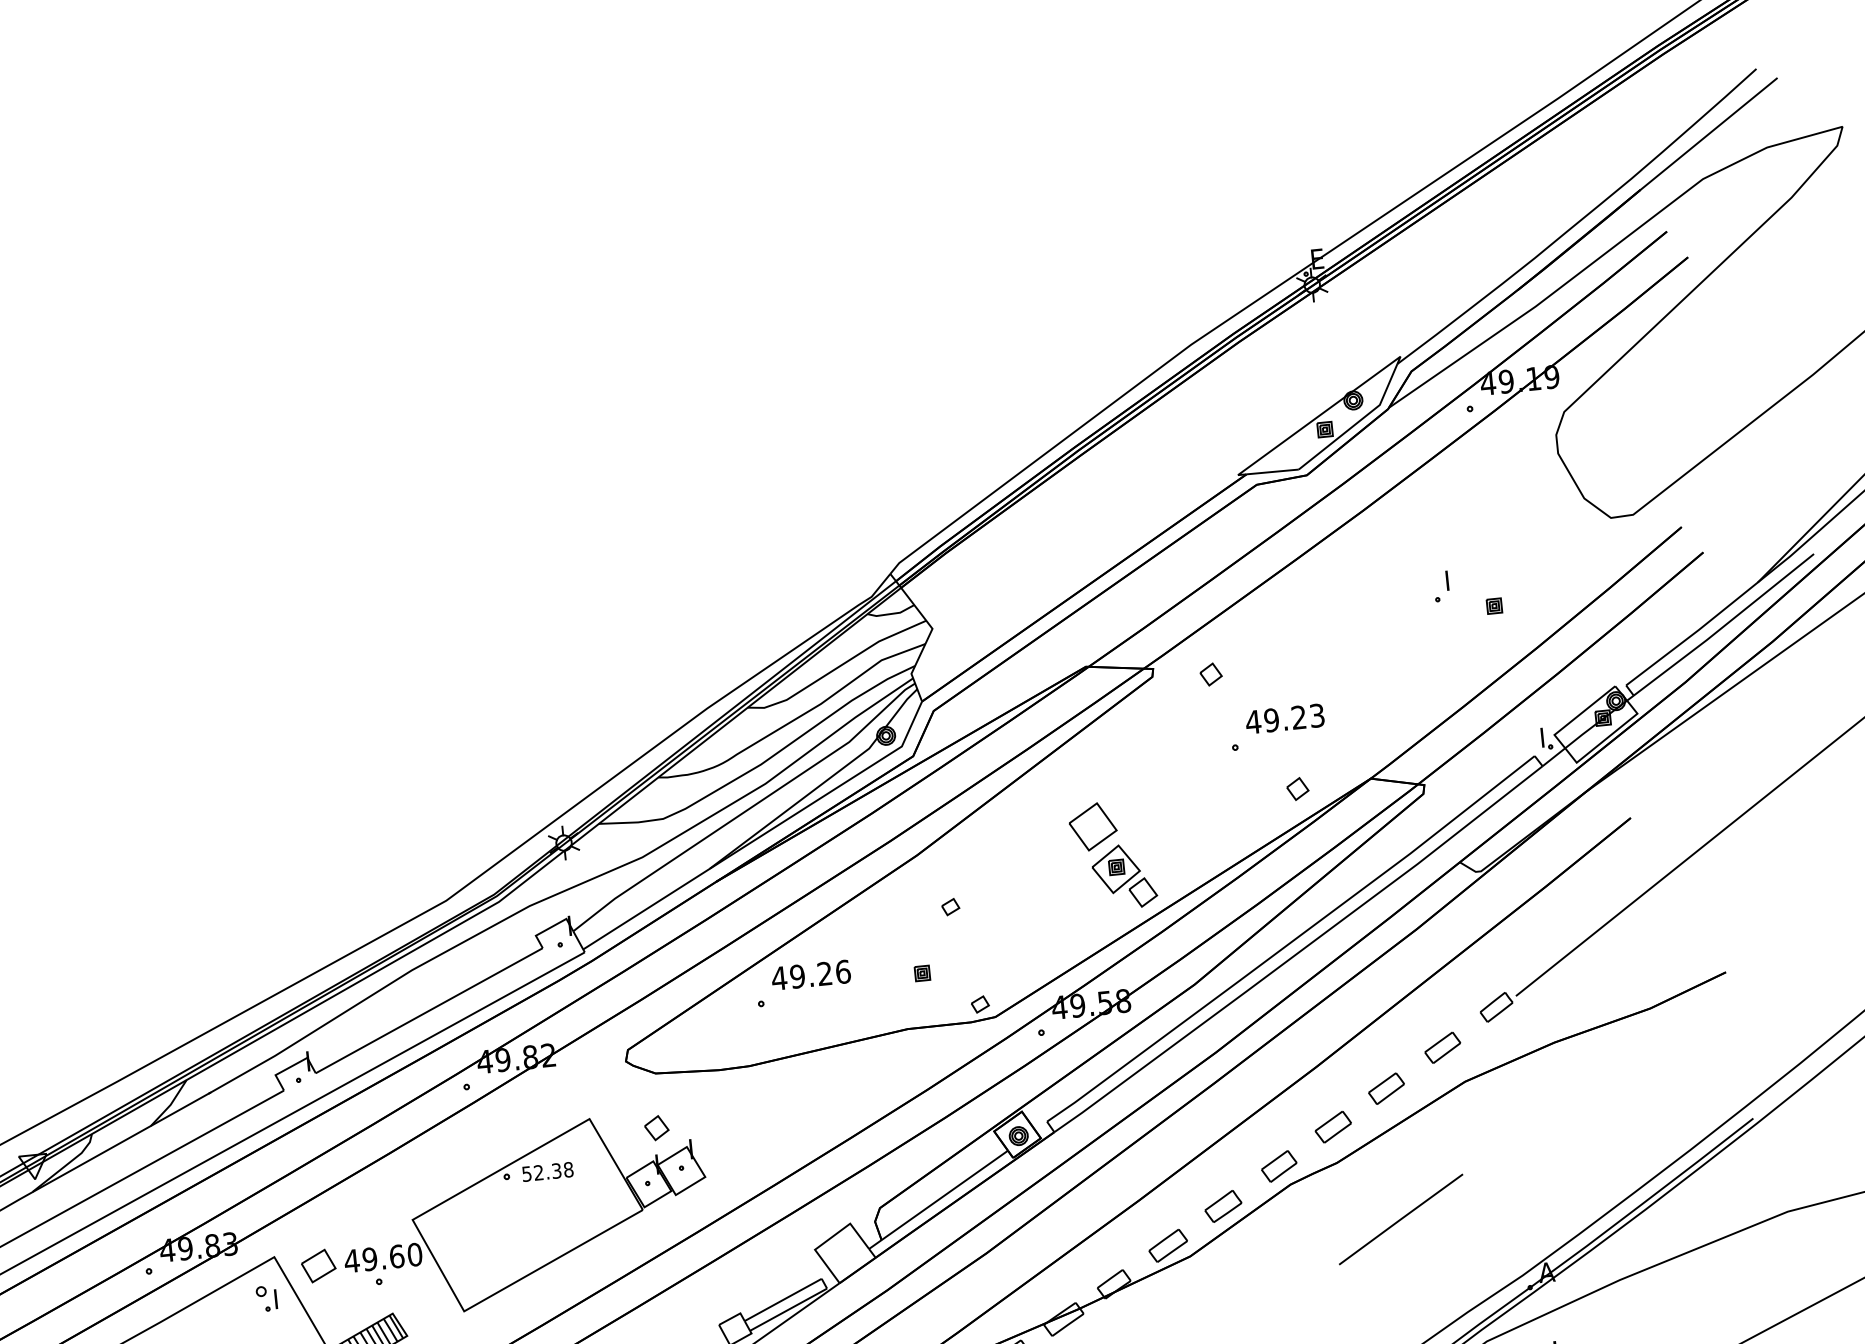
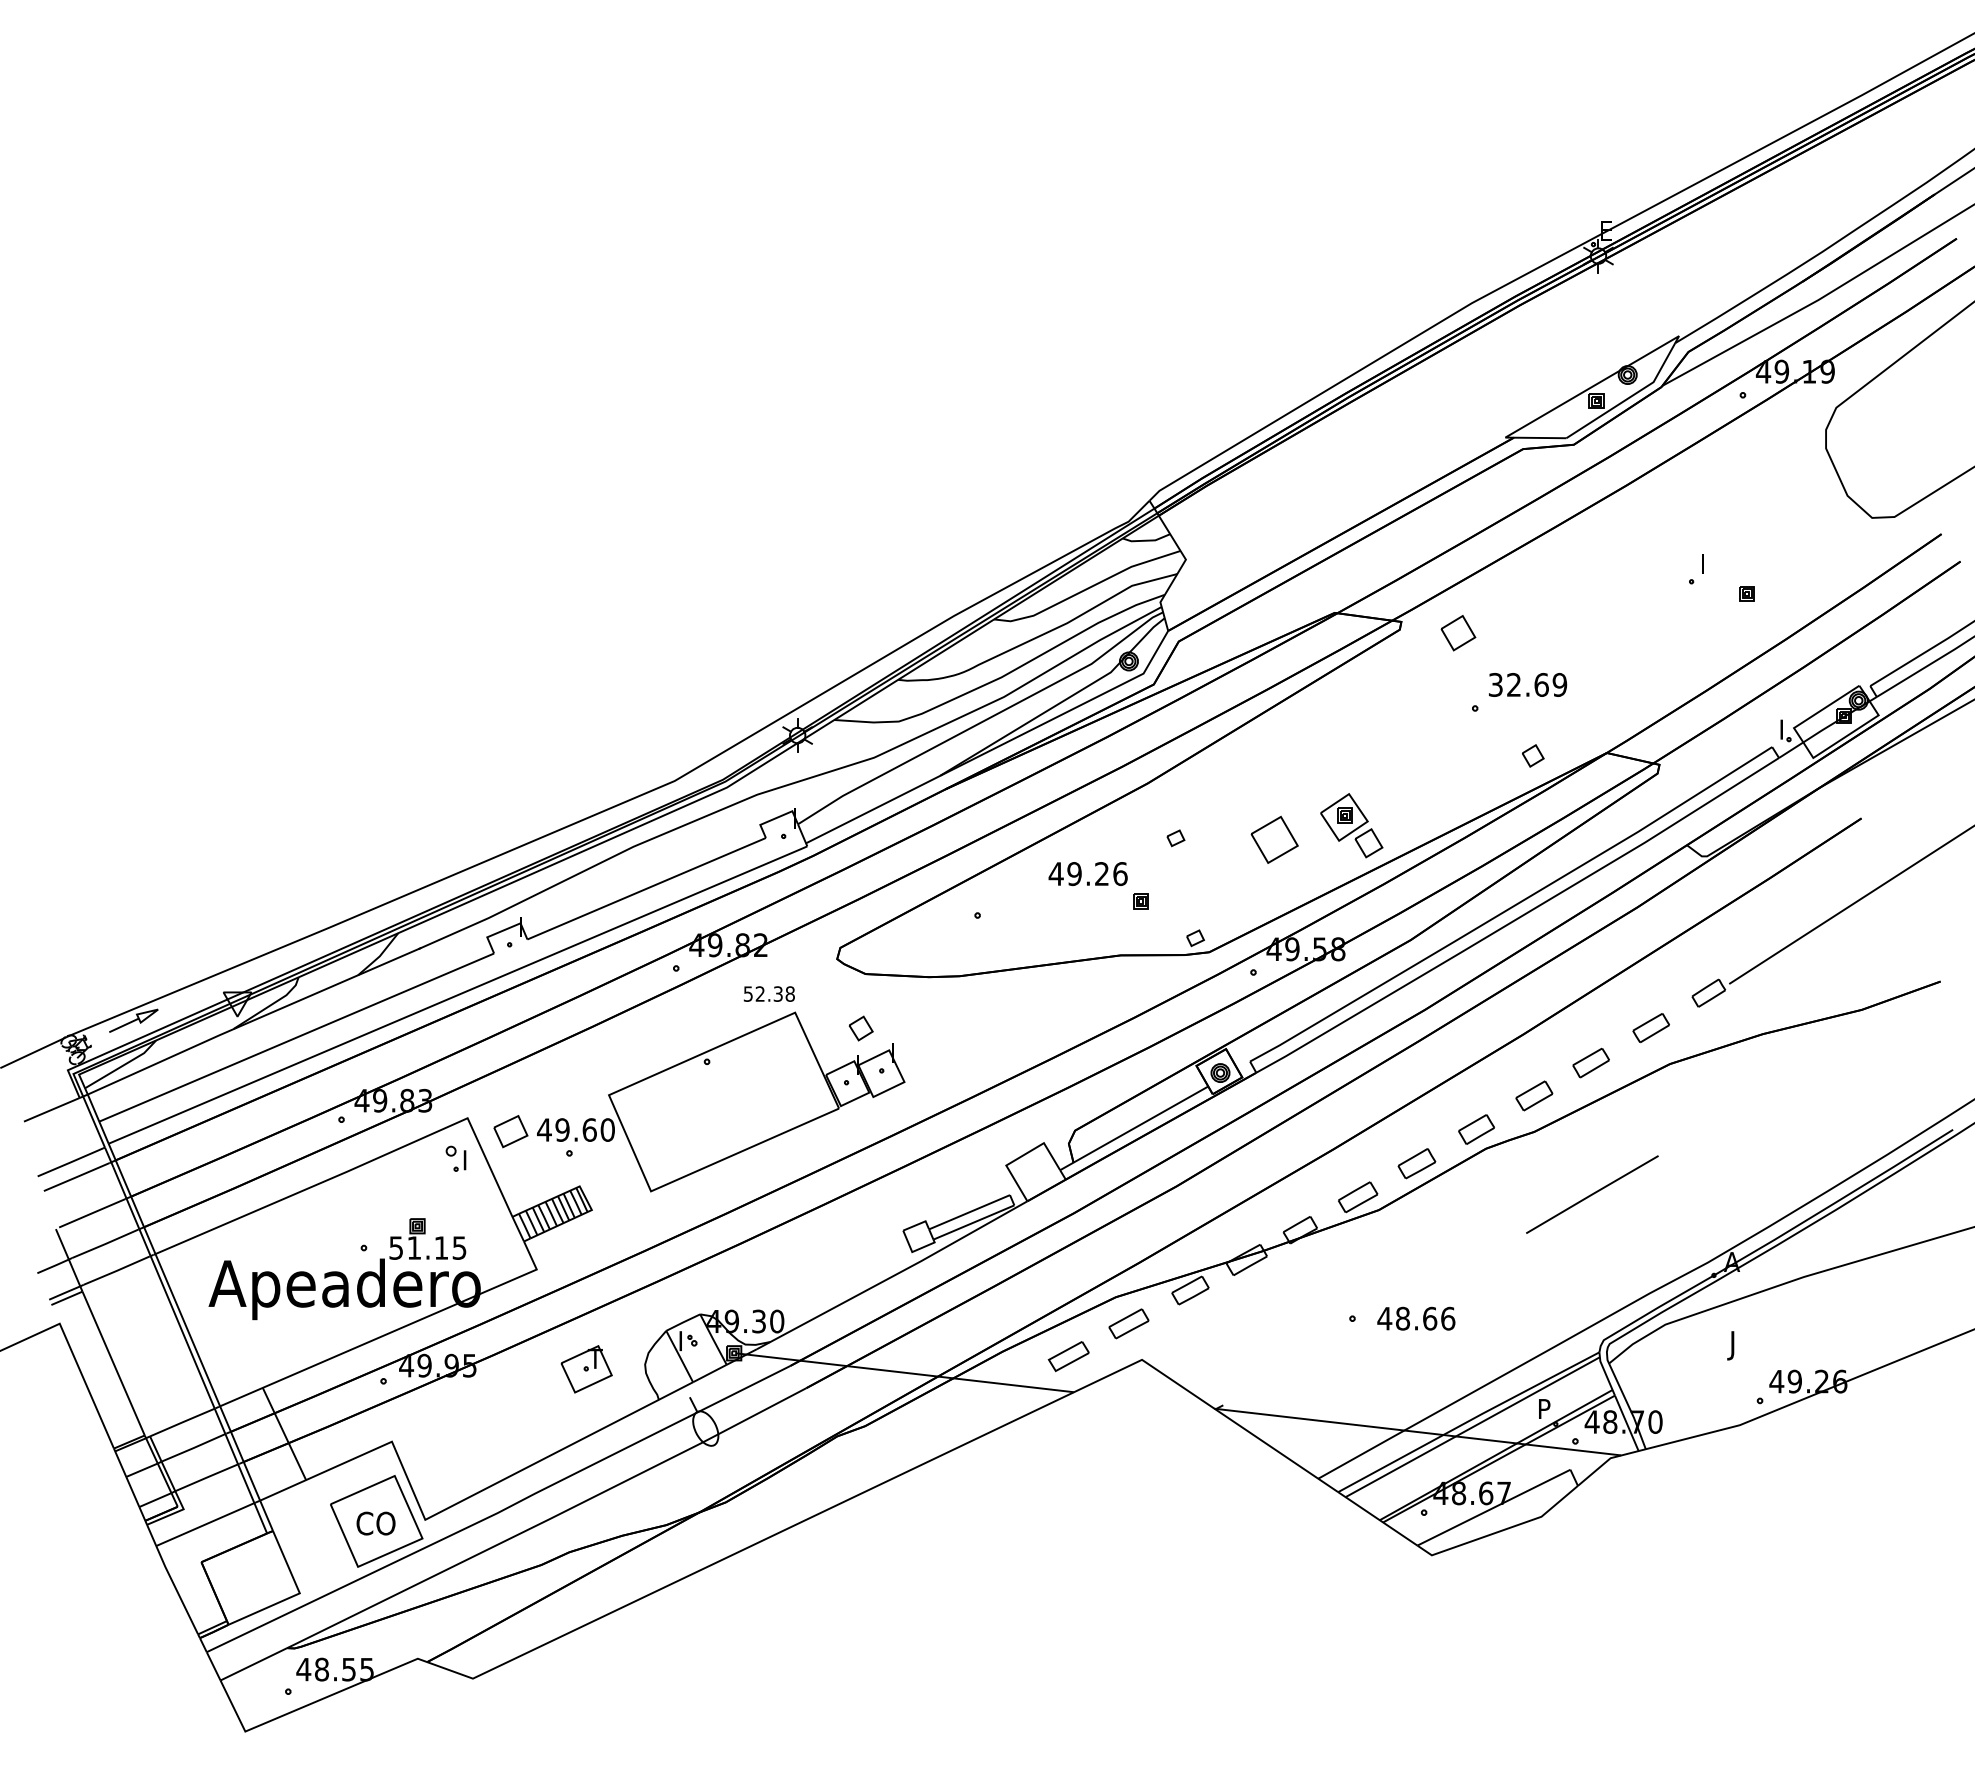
part: (1211, 674) -> (1458, 633), size x1.6
text: (1284, 718) -> (1527, 684), 49.23 -> 32.69
part: (1092, 826) -> (1274, 839), moved
text: (810, 975) -> (1087, 874), moved
text: (546, 1171) -> (768, 993), moved

